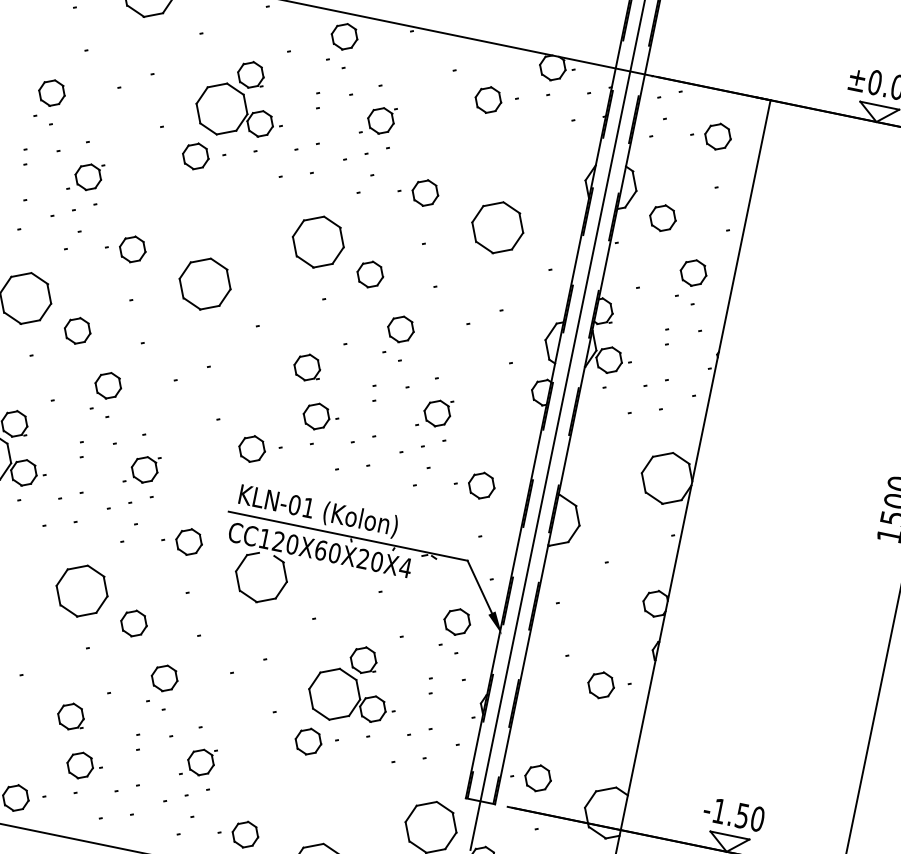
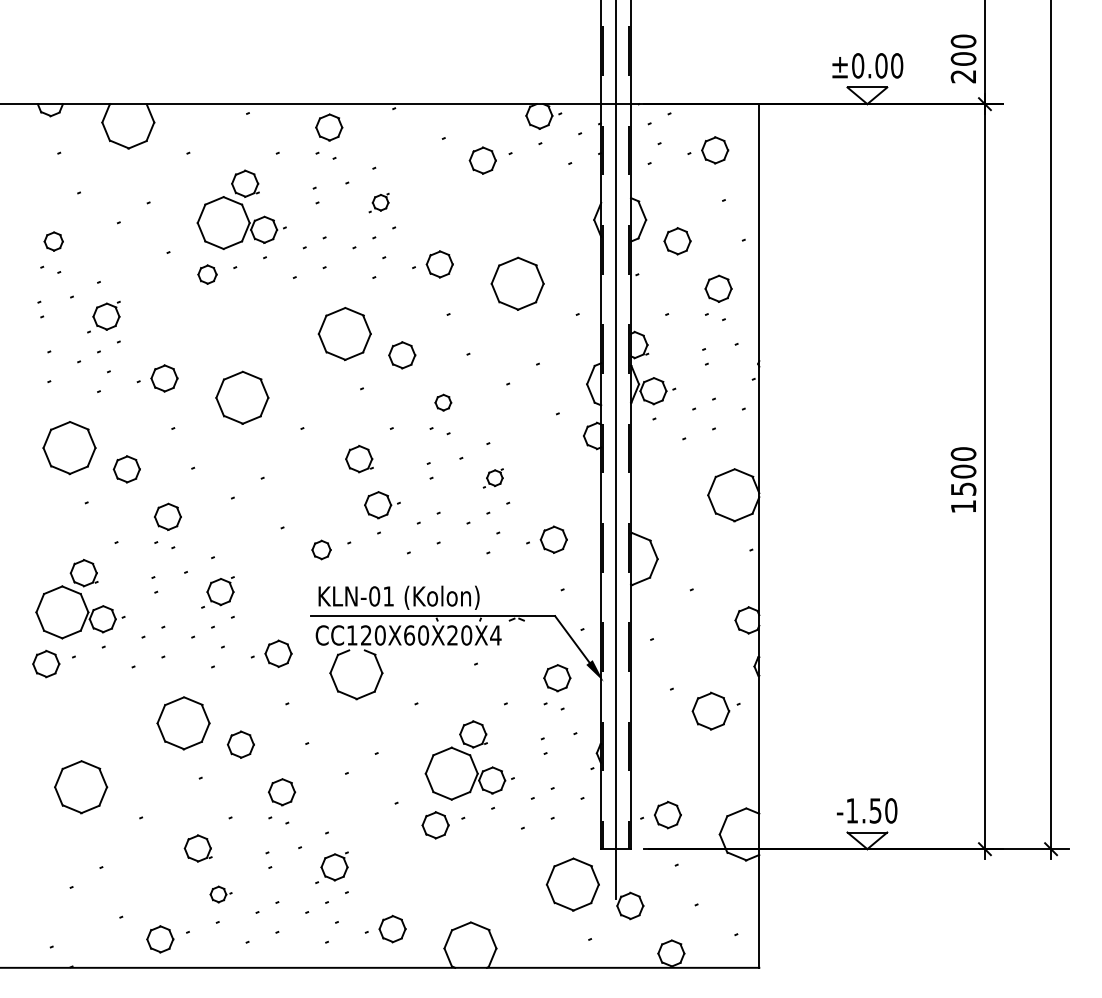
part: (51, 92) -> (53, 241), size x0.7
part: (377, 120) -> (378, 202), size x0.6
part: (195, 156) -> (207, 274), size x0.7
part: (401, 329) -> (443, 402), size x0.6
part: (434, 413) -> (493, 478), size x0.6
part: (252, 448) -> (321, 549), size x0.7
part: (600, 685) -> (710, 711), size x1.4
part: (83, 766) -> (220, 894), size x0.6

